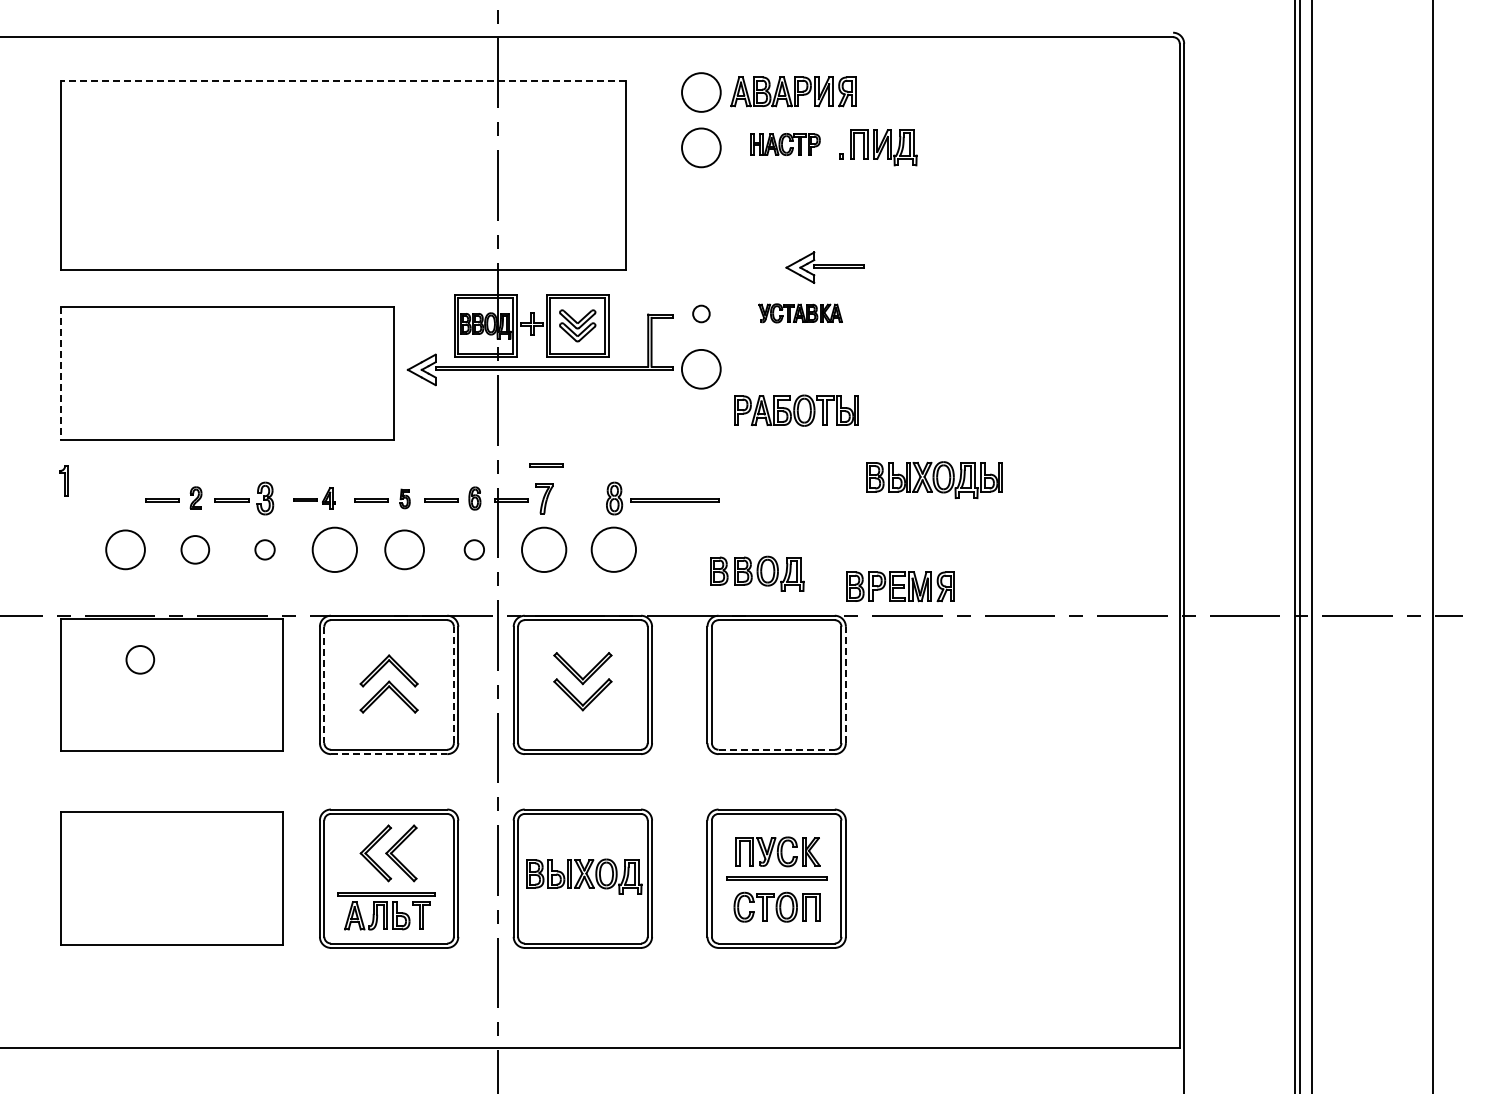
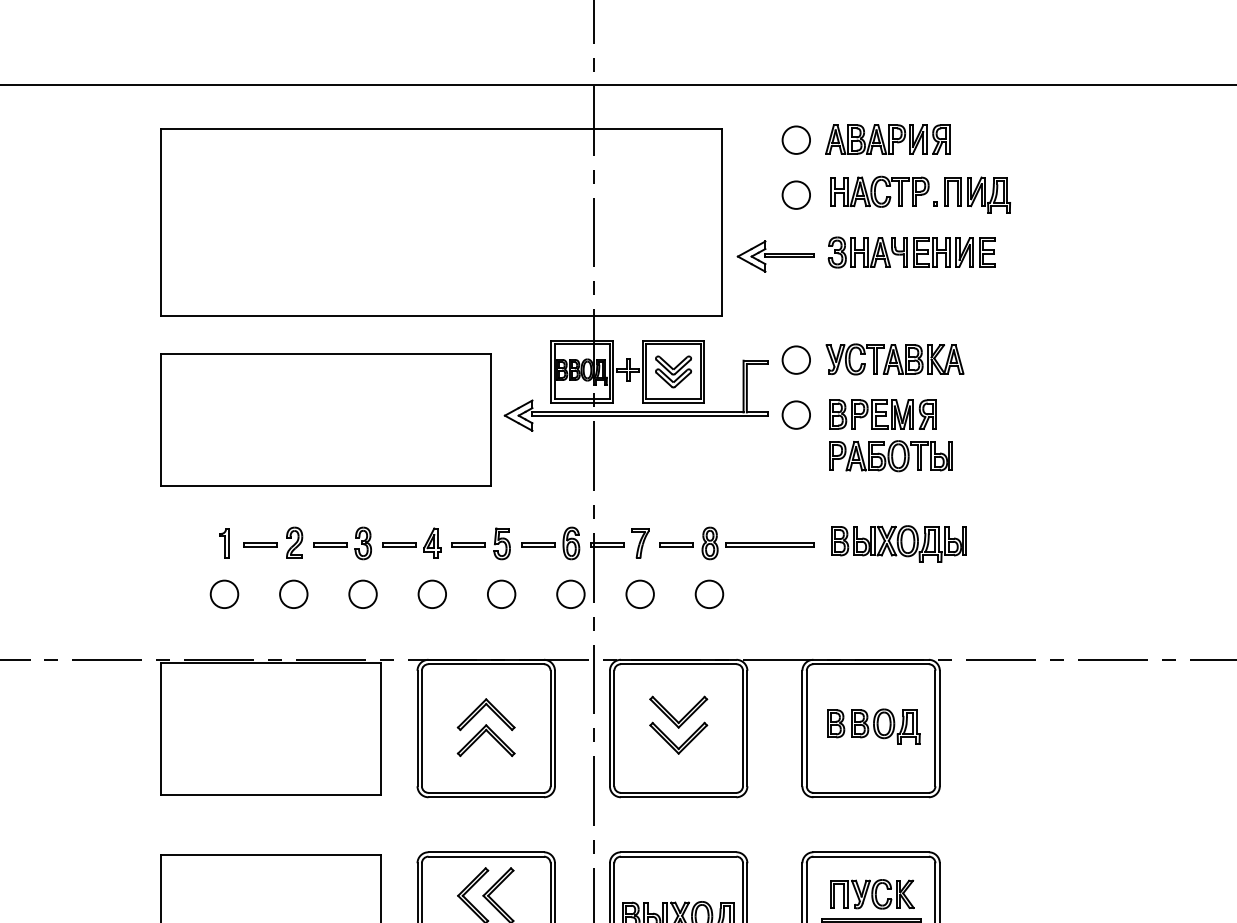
line: (343, 81) -> (440, 129), dashed -> solid
circle: (701, 92) -> (796, 140), size x0.71
part: (785, 144) -> (879, 191), size x1.43
circle: (701, 147) -> (796, 194), size x0.71
part: (817, 205) -> (911, 252), added
part: (824, 267) -> (775, 256), moved
circle: (701, 313) -> (796, 359), size x1.67
part: (800, 313) -> (894, 359), size x1.67
circle: (701, 369) -> (796, 415), size x0.71
line: (61, 374) -> (160, 420), dashed -> solid
line: (546, 464) -> (676, 544), moved
part: (63, 480) -> (224, 543), moved
part: (934, 480) -> (898, 544), moved
part: (195, 497) -> (293, 542), size x1.43
part: (314, 498) -> (412, 543), size x1.43
part: (404, 498) -> (501, 543), size x1.67
part: (474, 498) -> (571, 543), size x1.43
circle: (125, 549) -> (224, 594), size x0.71
circle: (264, 549) -> (362, 594), size x1.43
circle: (334, 549) -> (431, 594), size x0.62
circle: (404, 549) -> (501, 594), size x0.71
circle: (474, 549) -> (571, 594), size x1.43
circle: (543, 549) -> (639, 594), size x0.62
circle: (613, 549) -> (709, 594), size x0.62
part: (757, 573) -> (873, 726), moved
part: (900, 586) -> (882, 414), moved
circle: (140, 659) -> (239, 703), removed
line: (453, 684) -> (550, 728), dashed -> solid
line: (845, 684) -> (939, 728), dashed -> solid
line: (324, 685) -> (422, 729), dashed -> solid
line: (777, 749) -> (871, 792), dashed -> solid
line: (389, 754) -> (486, 797), dashed -> solid

